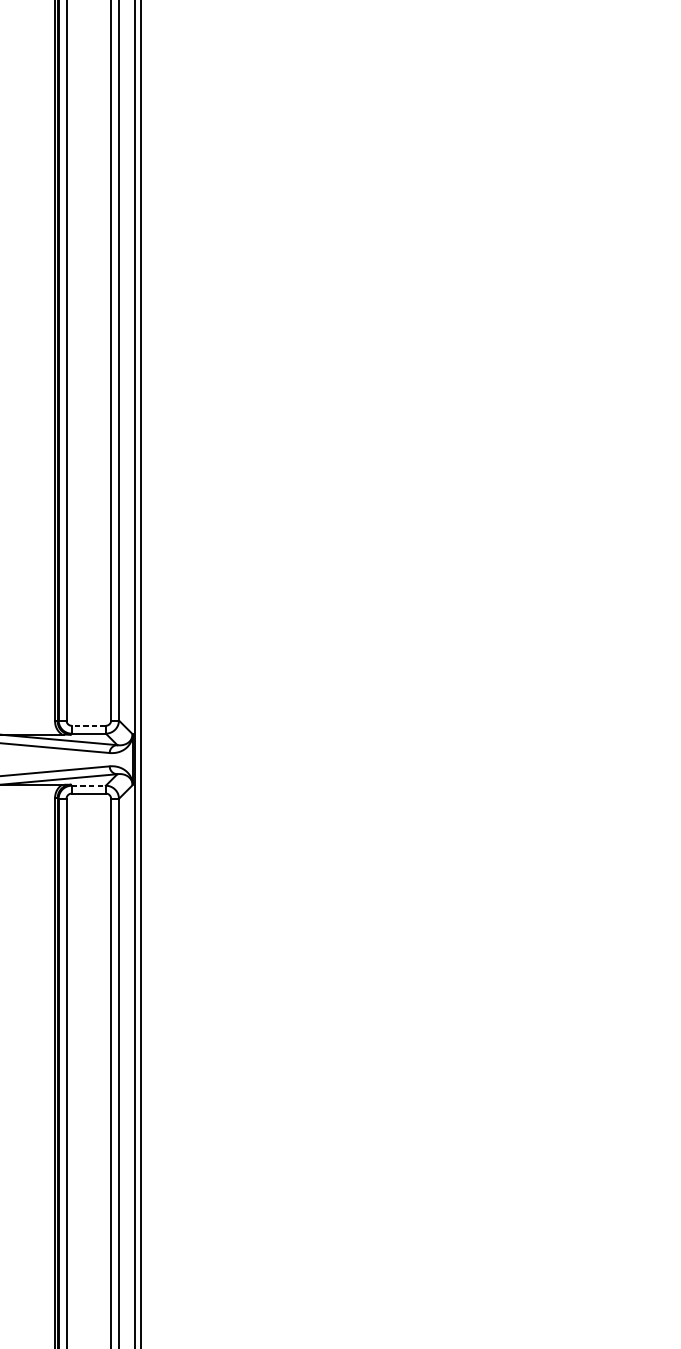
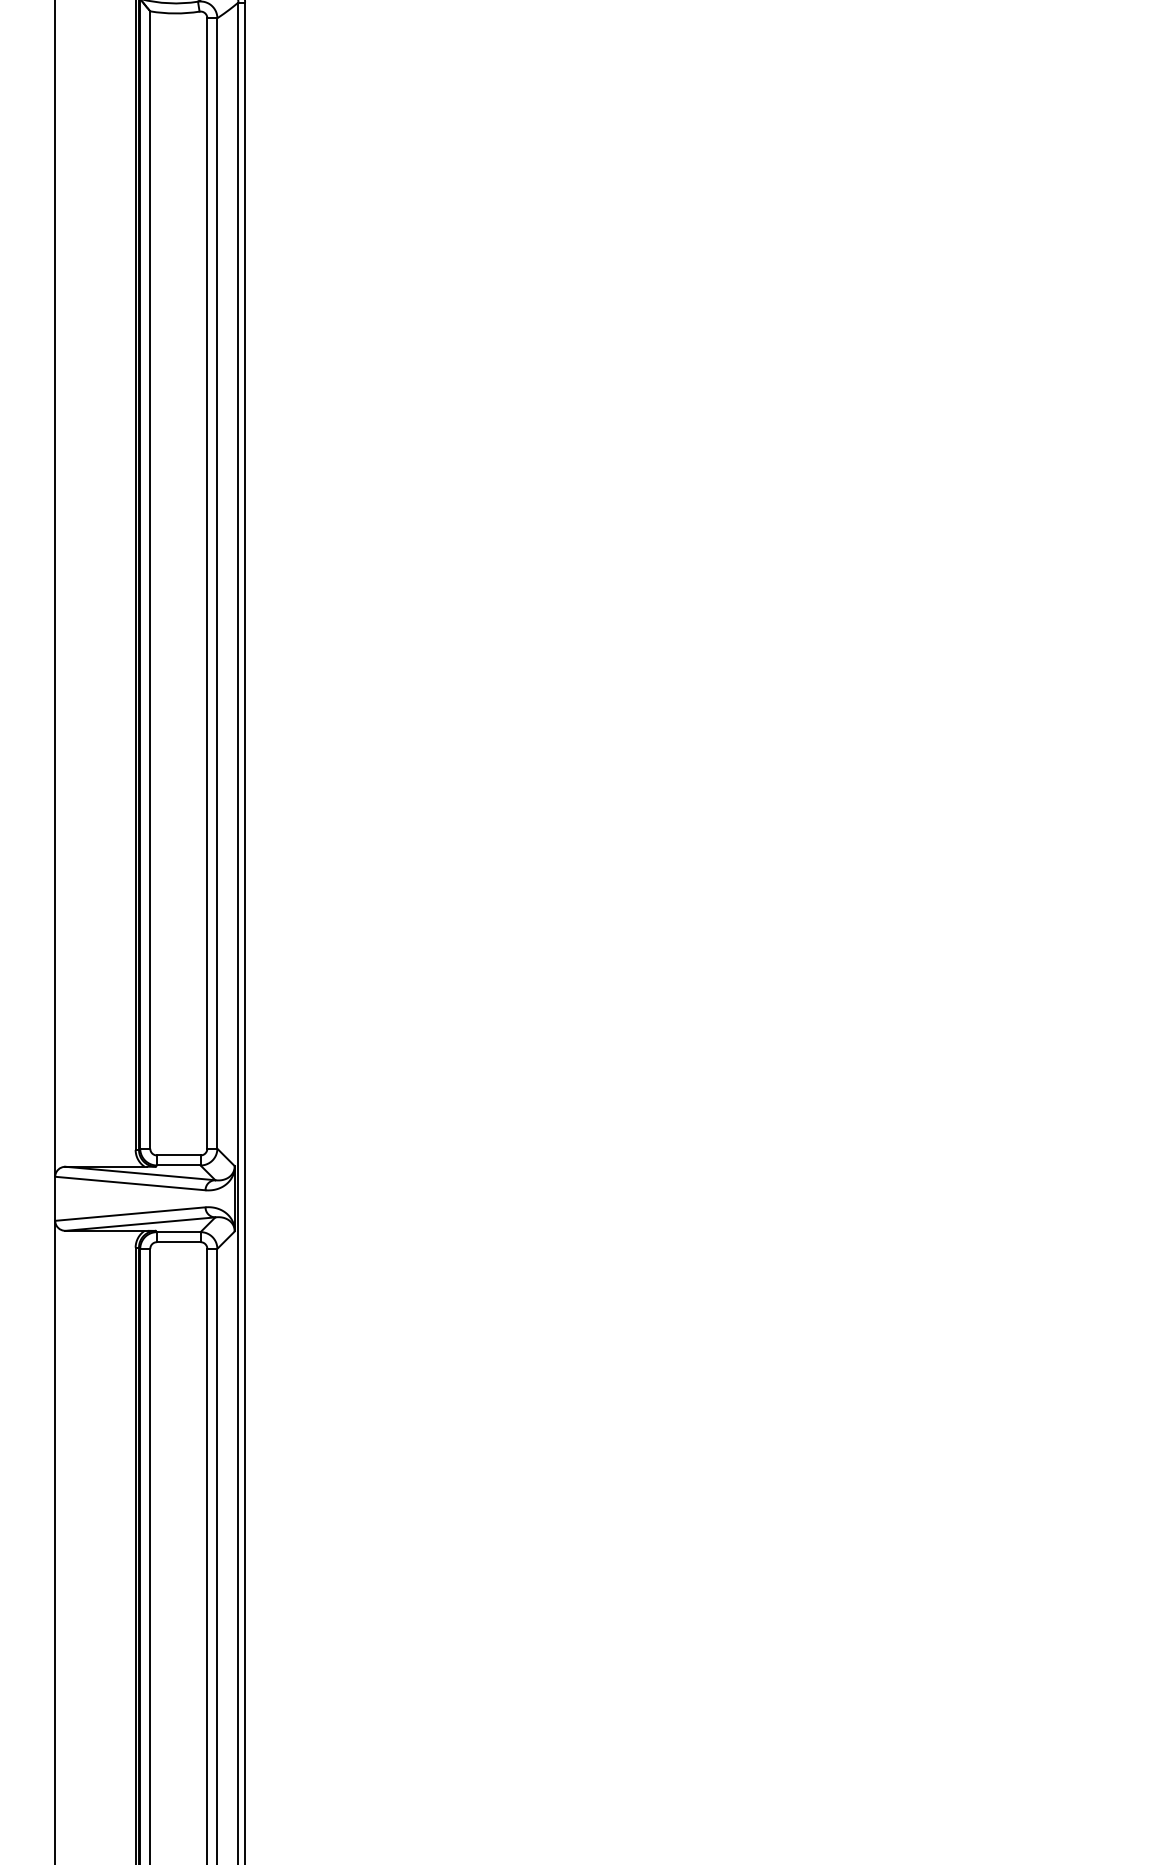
line: (88, 725) -> (178, 1155), dashed -> solid
line: (88, 786) -> (178, 1232), dashed -> solid

